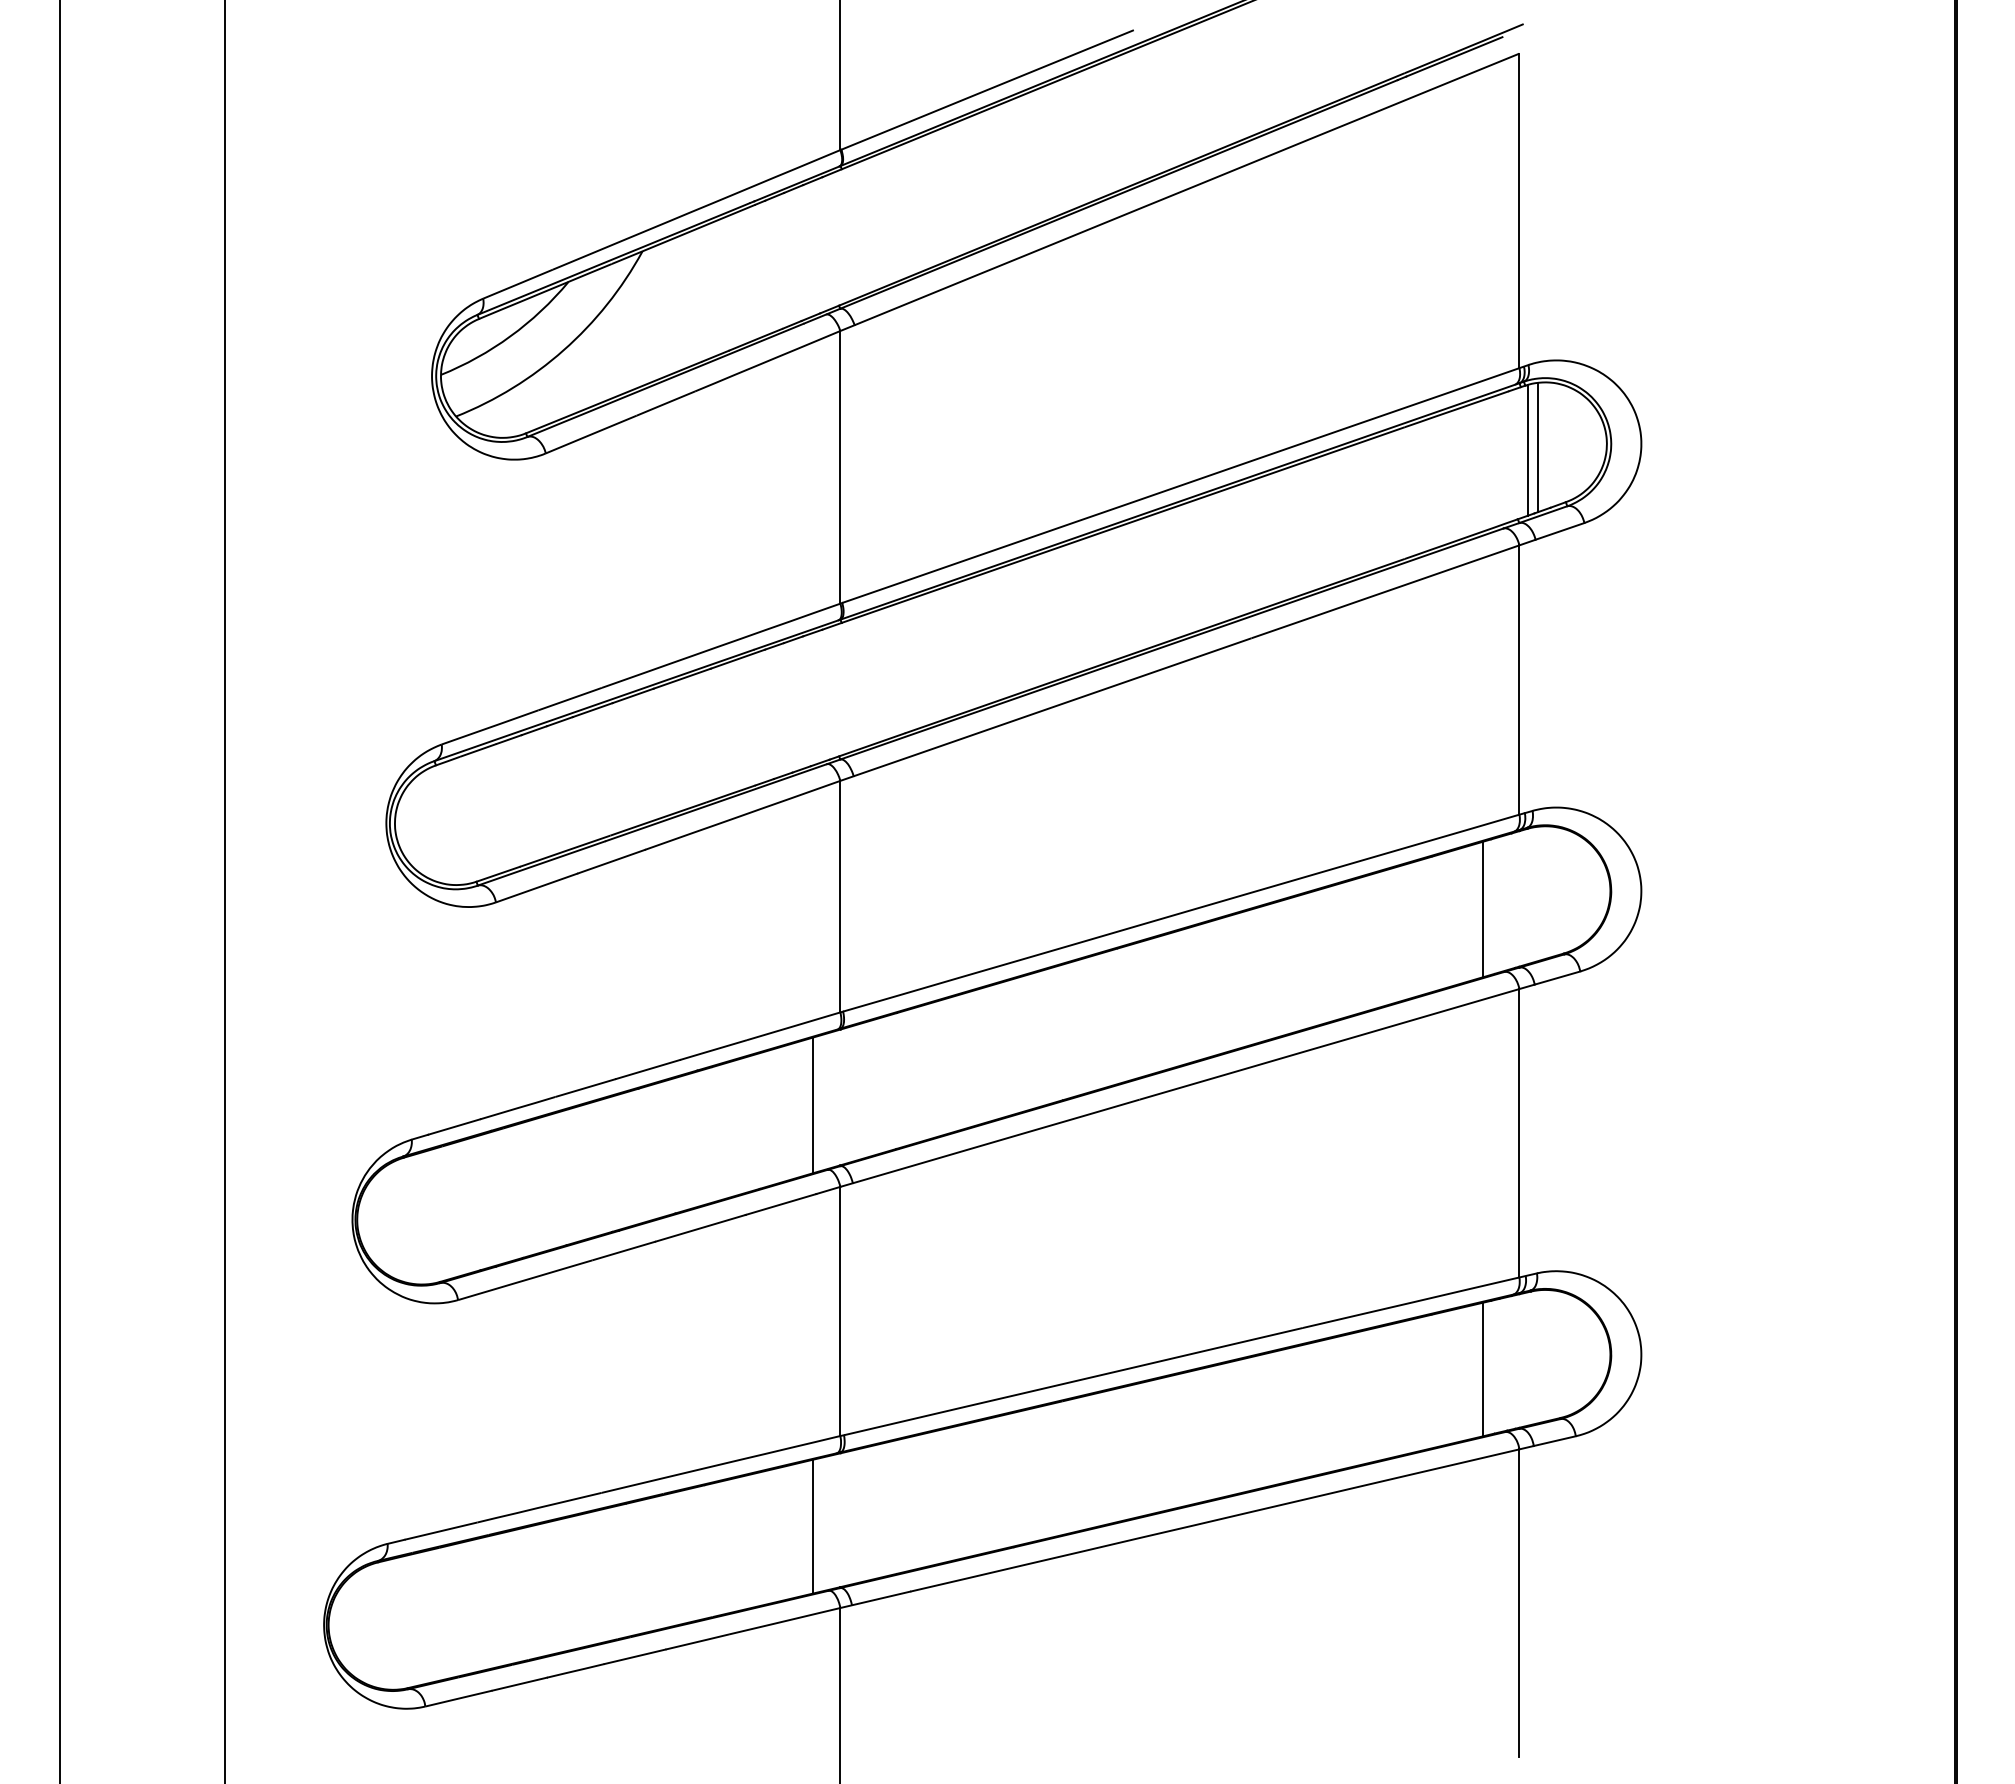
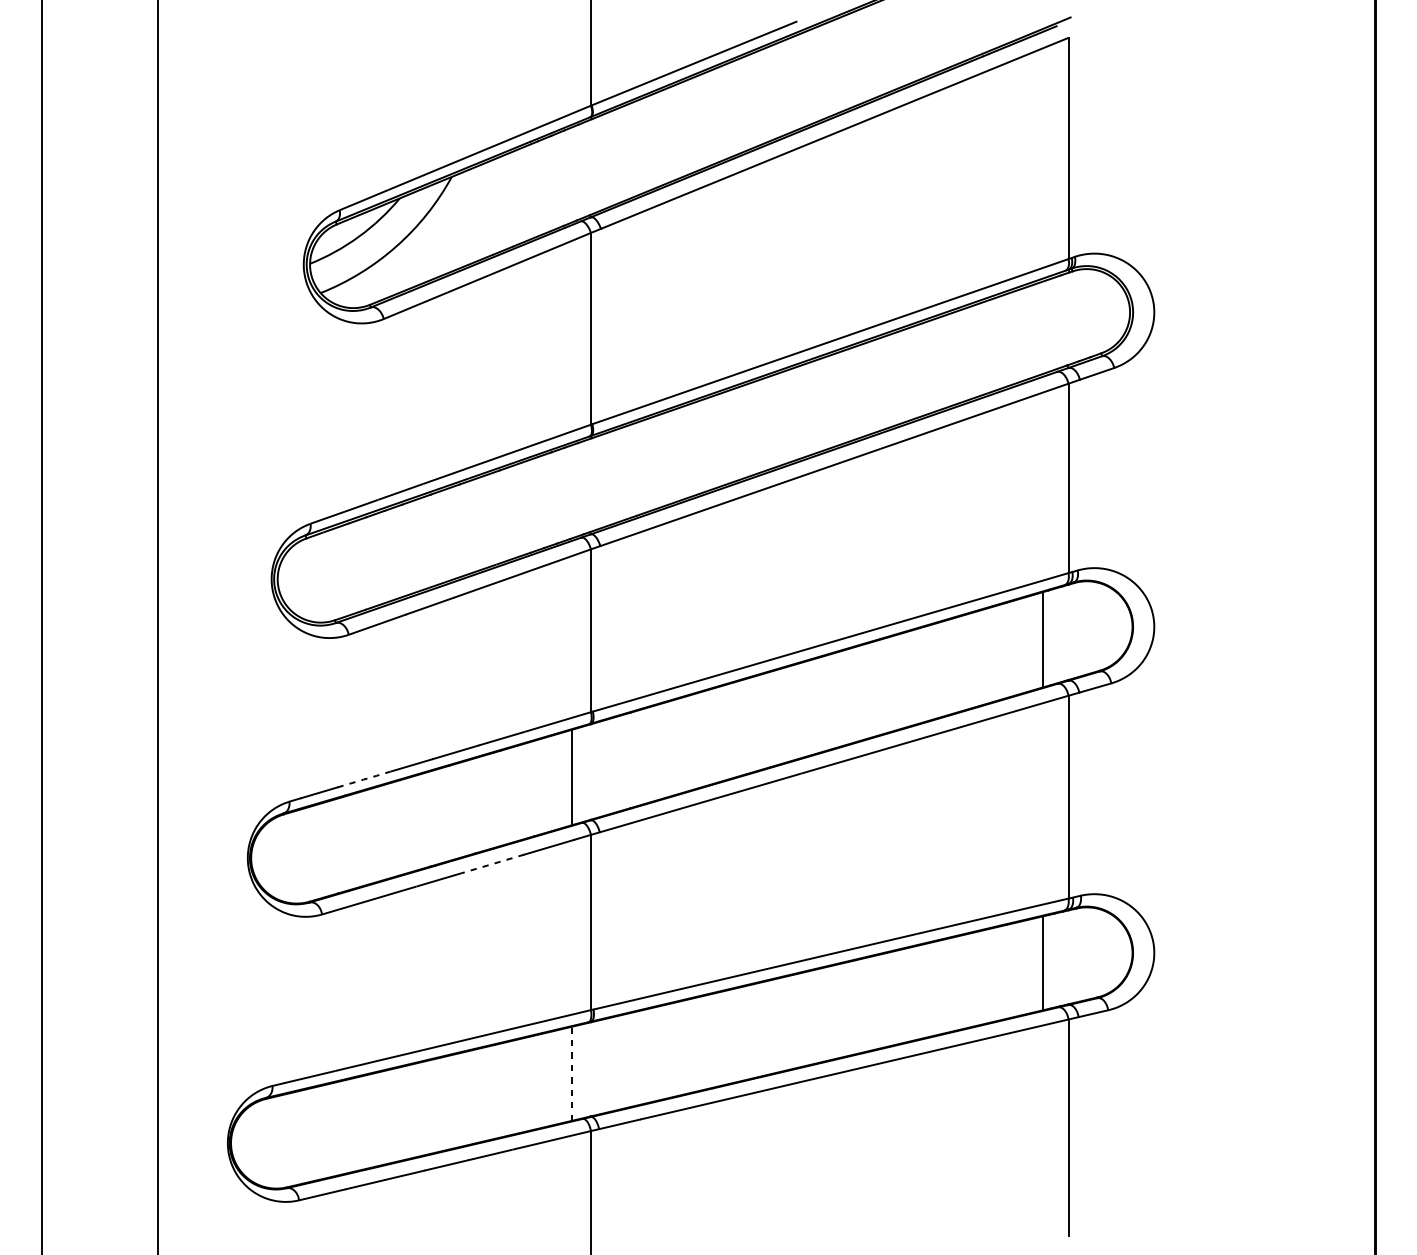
line: (1537, 447) -> (1081, 314), removed
line: (1527, 449) -> (1074, 316), removed
line: (517, 1108) -> (363, 779), solid -> dashed
line: (700, 1228) -> (492, 864), solid -> dashed
line: (813, 1526) -> (572, 1073), solid -> dashed

